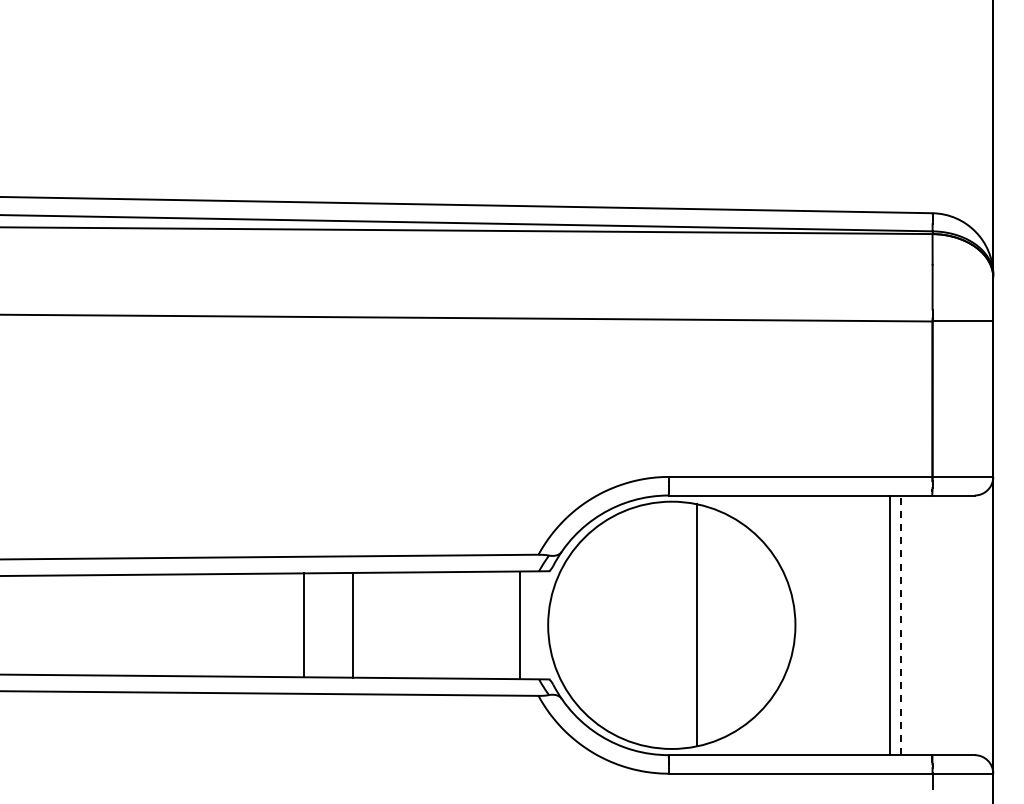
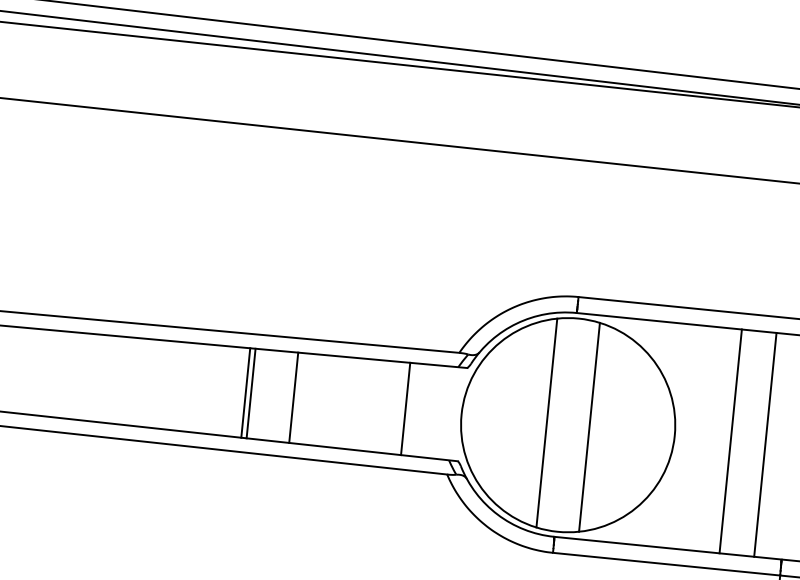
line: (520, 624) -> (405, 408), moved
line: (297, 625) -> (245, 393), added
line: (647, 625) -> (547, 423), added
line: (890, 625) -> (730, 441), moved
line: (900, 625) -> (765, 445), dashed -> solid

